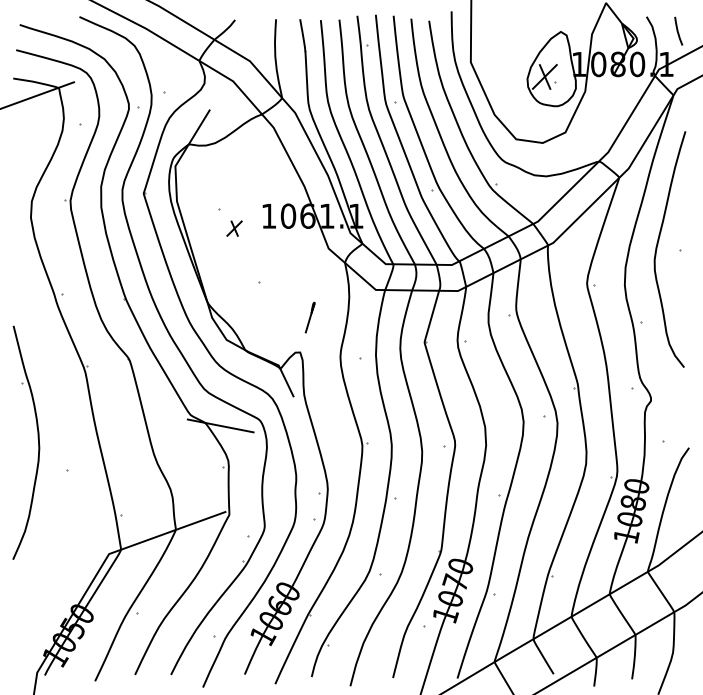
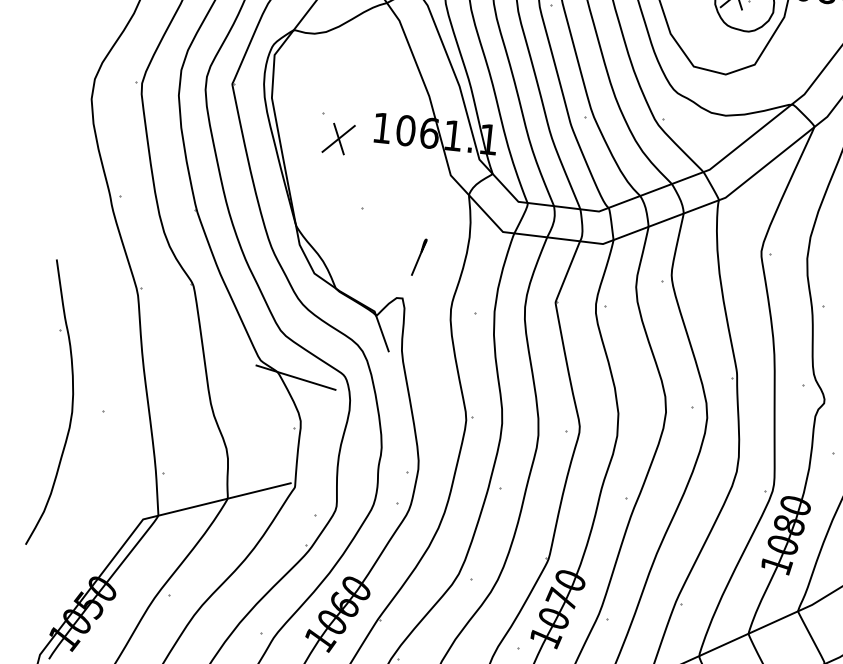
part: (234, 228) -> (338, 138), size x1.67
part: (37, 438) -> (71, 400), moved

